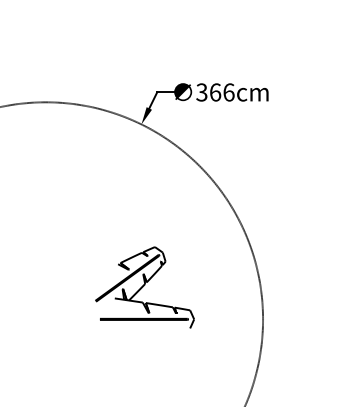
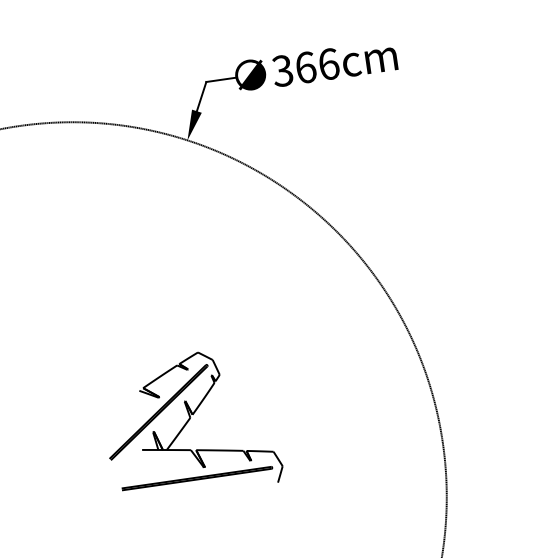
part: (144, 287) -> (190, 424), moved

